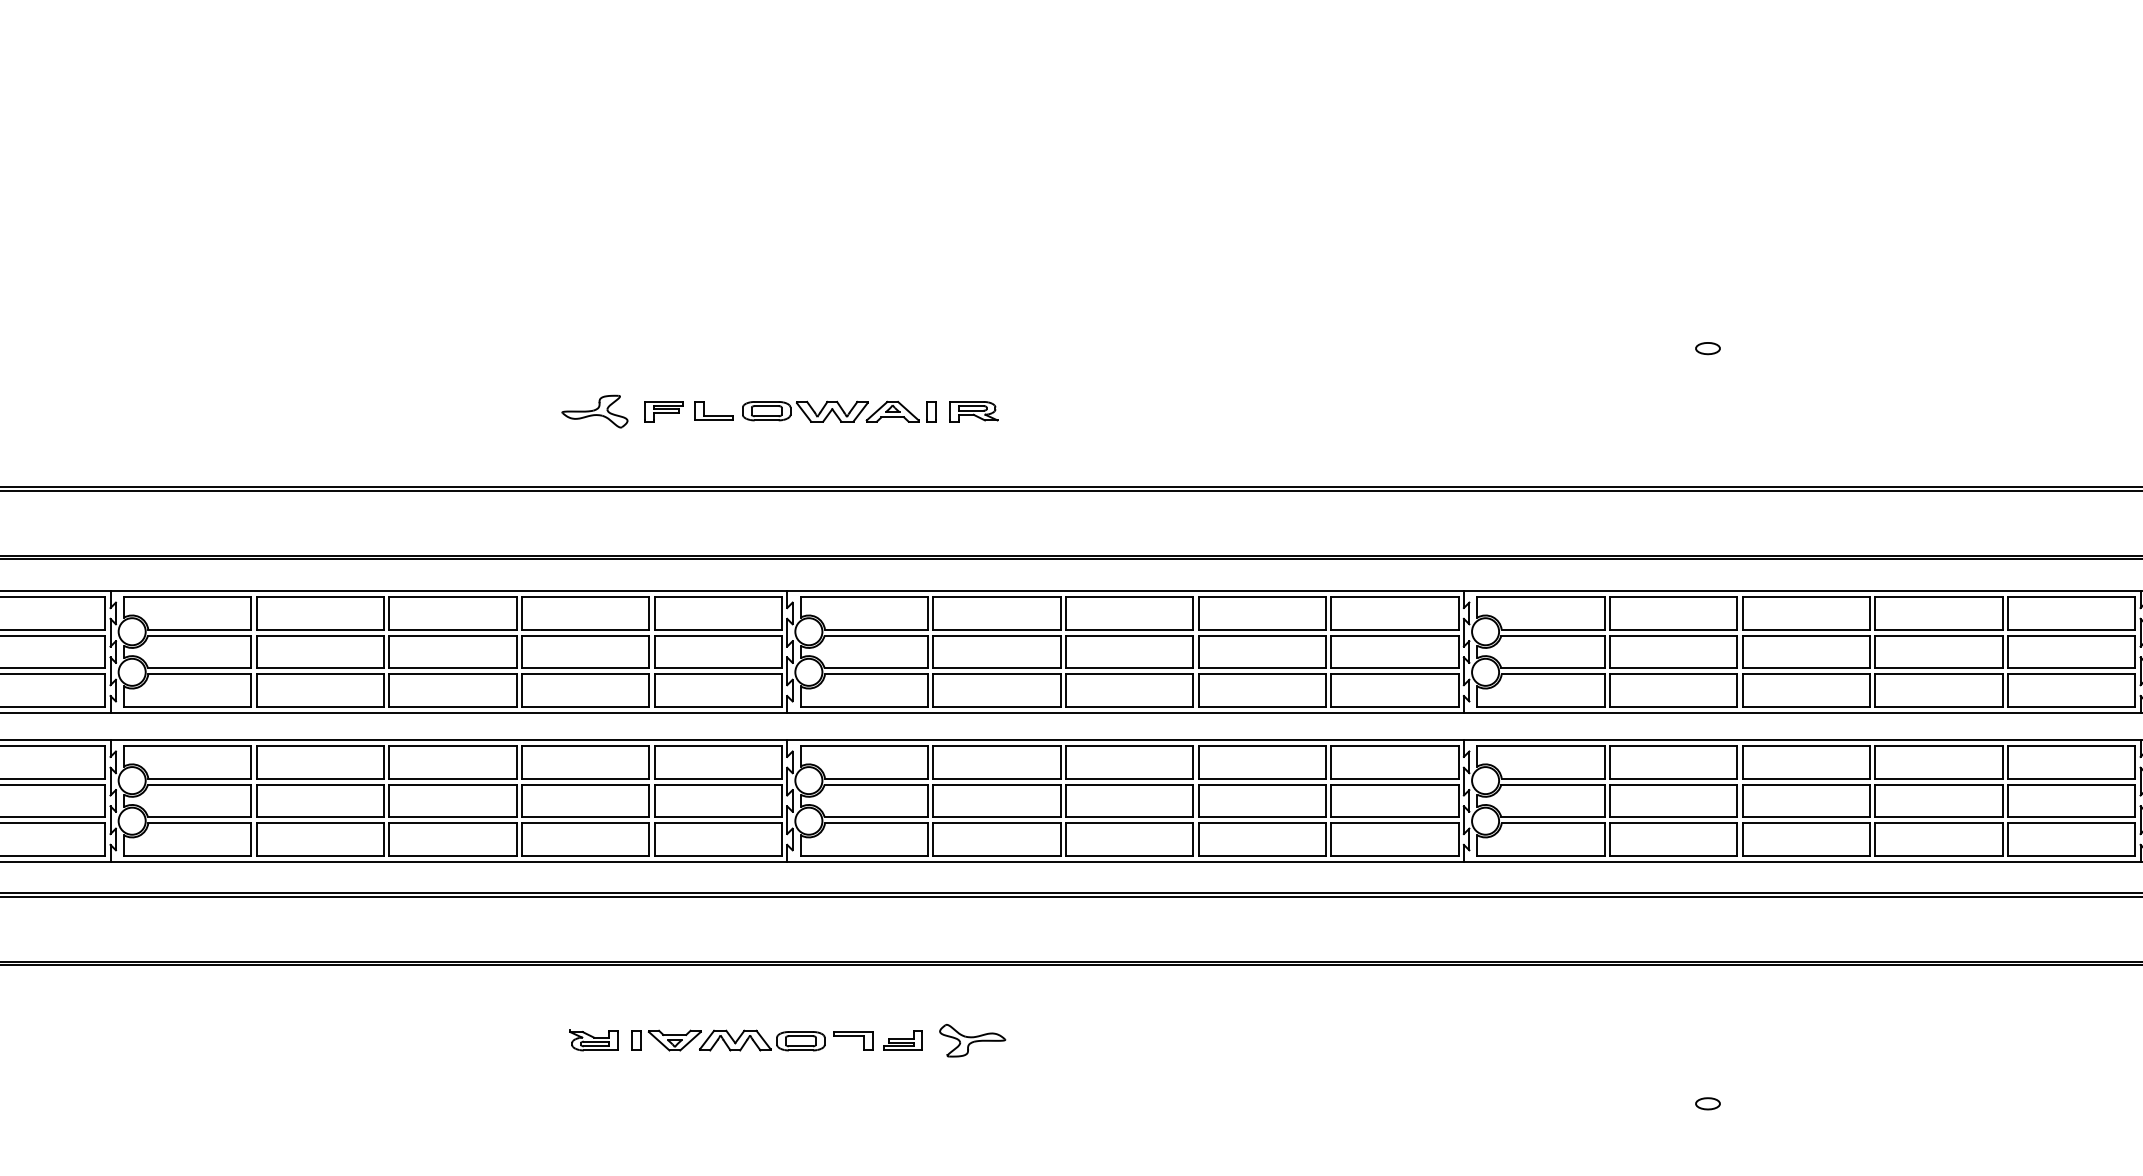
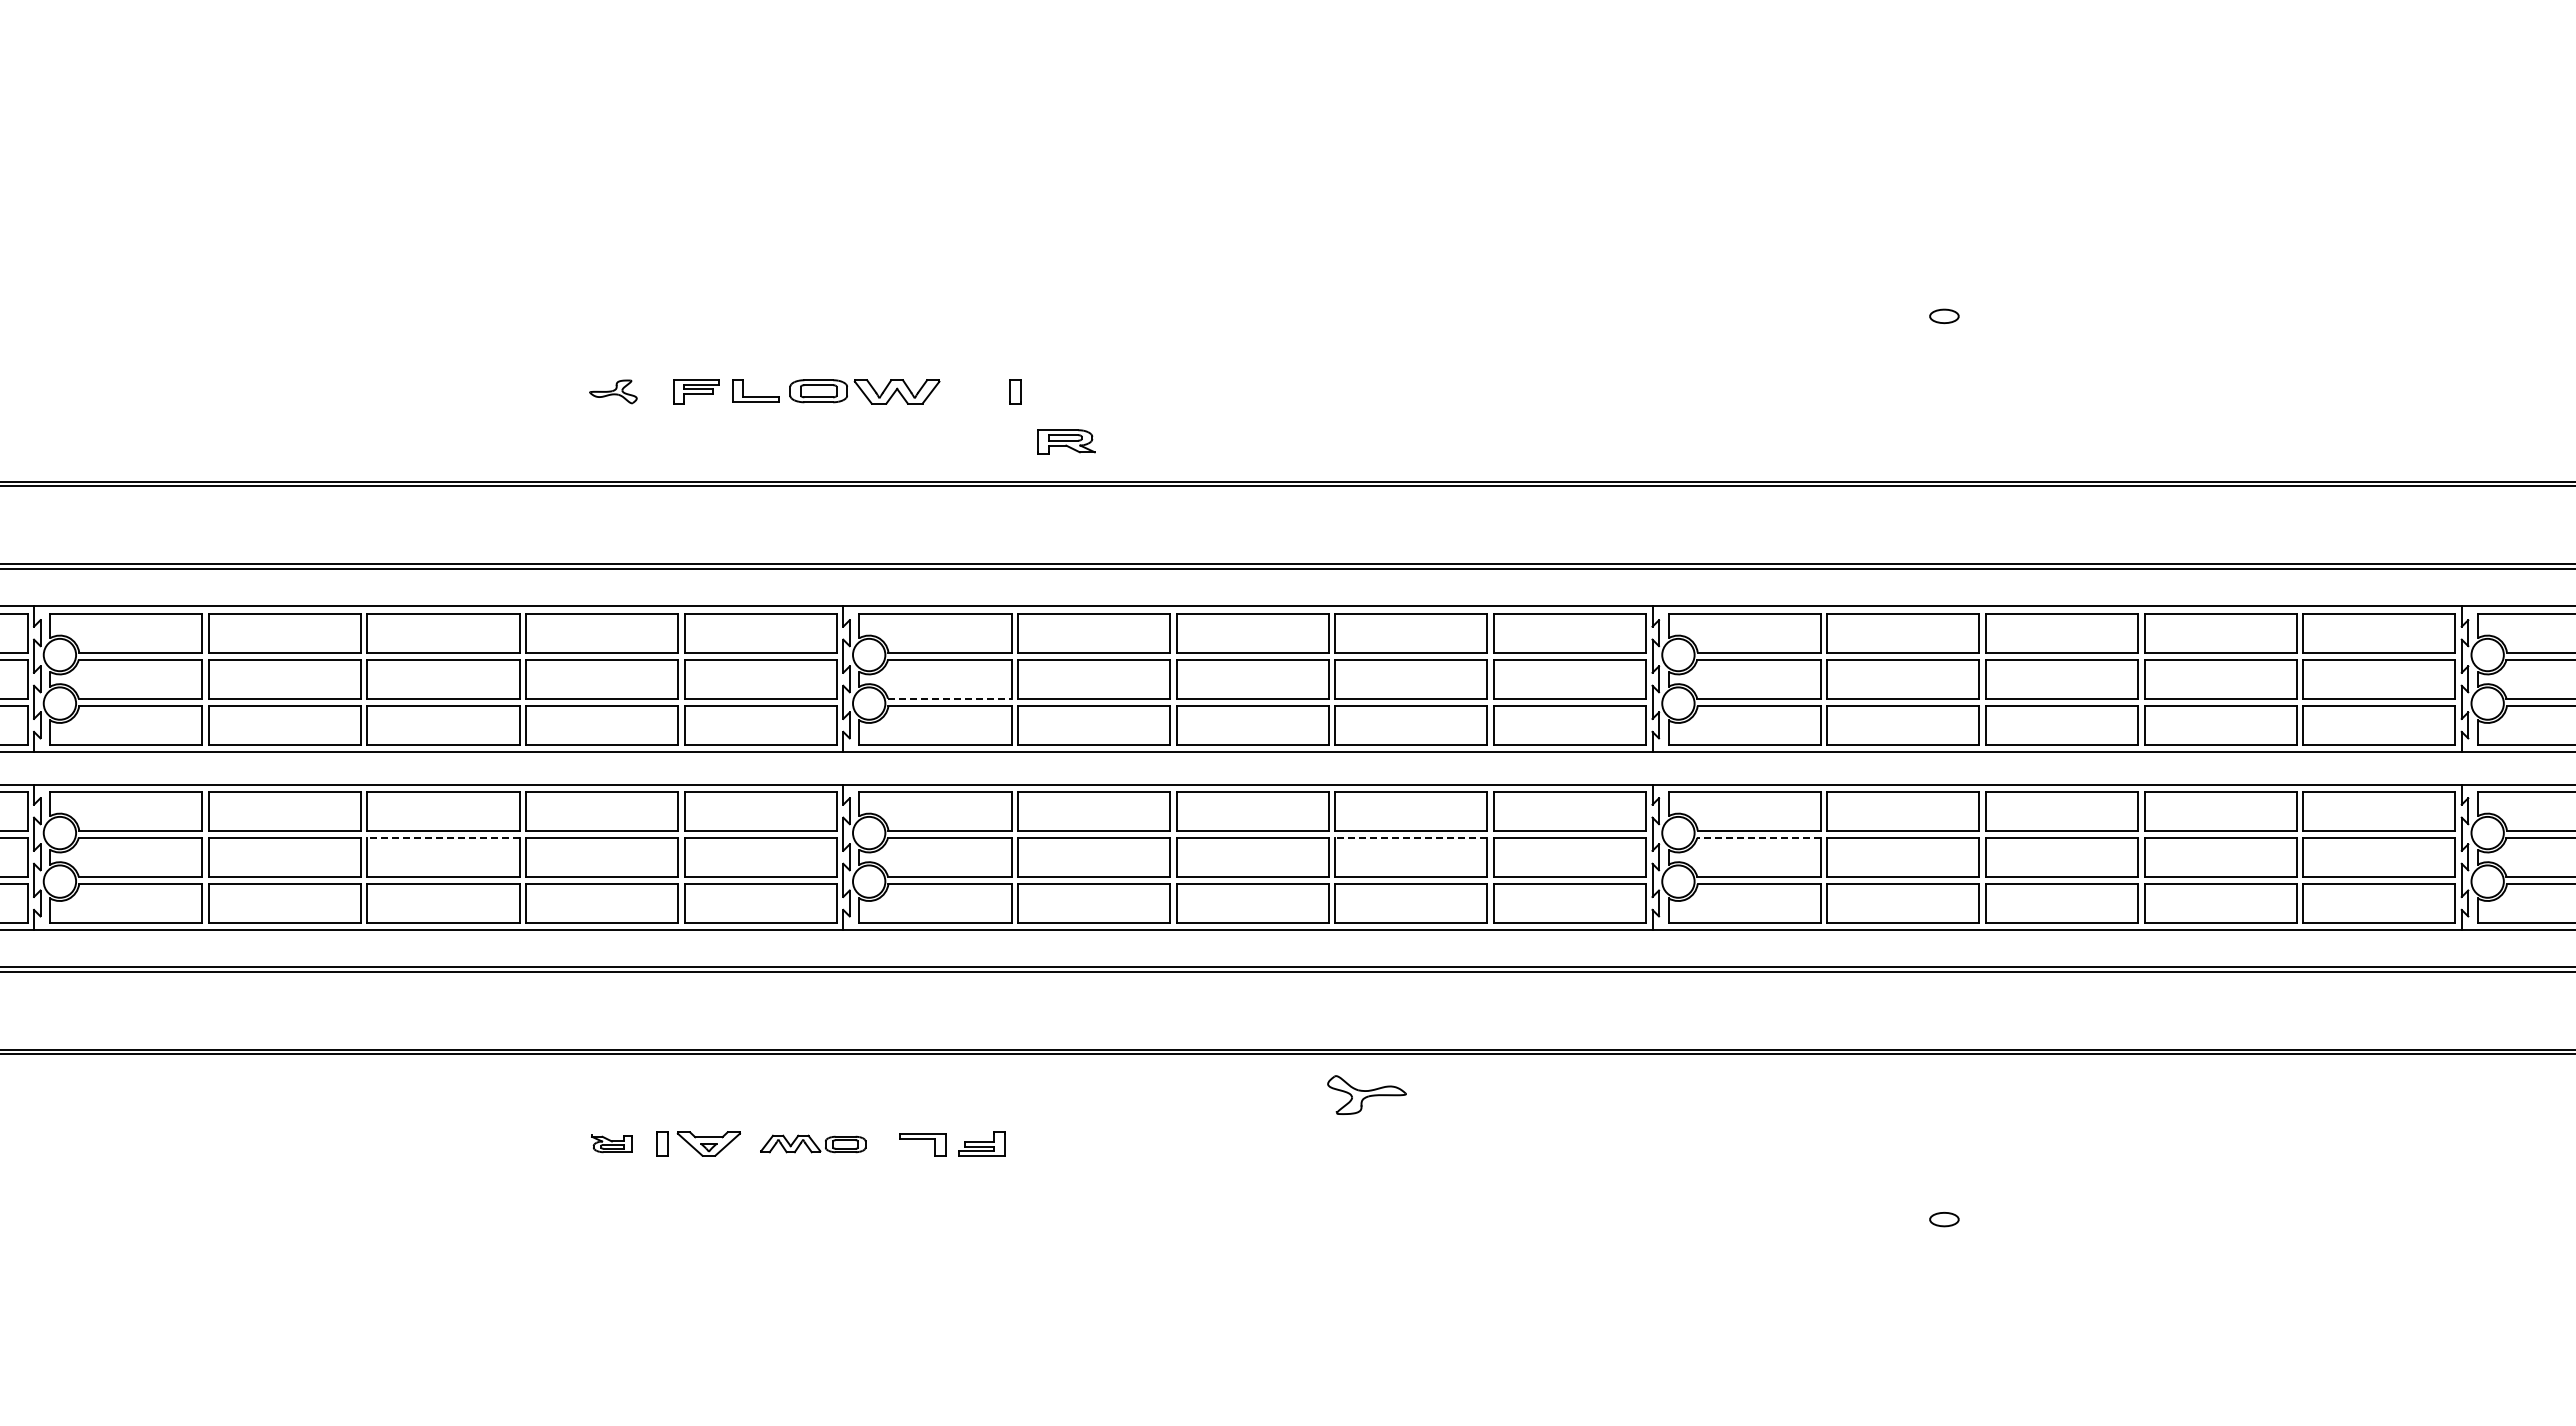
part: (595, 411) -> (613, 391), size x0.6
part: (892, 411) -> (969, 391), removed
part: (973, 411) -> (1066, 441), moved
line: (876, 668) -> (949, 698), solid -> dashed
line: (452, 784) -> (443, 837), solid -> dashed
line: (1261, 784) -> (1410, 837), solid -> dashed
line: (1553, 784) -> (1759, 837), solid -> dashed
part: (593, 1040) -> (611, 1143), size x0.7
part: (761, 1040) -> (812, 1143), size x0.7
part: (972, 1040) -> (1366, 1094), moved

